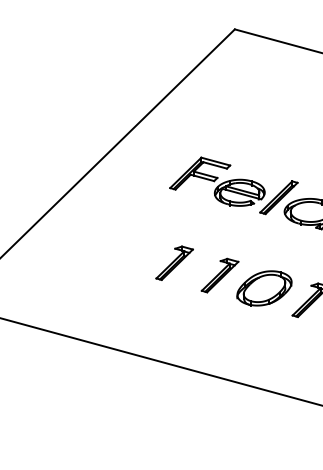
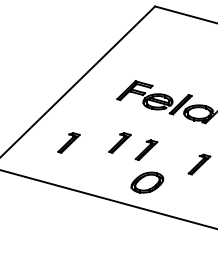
part: (86, 262) -> (68, 142), added
part: (264, 288) -> (147, 182), moved

